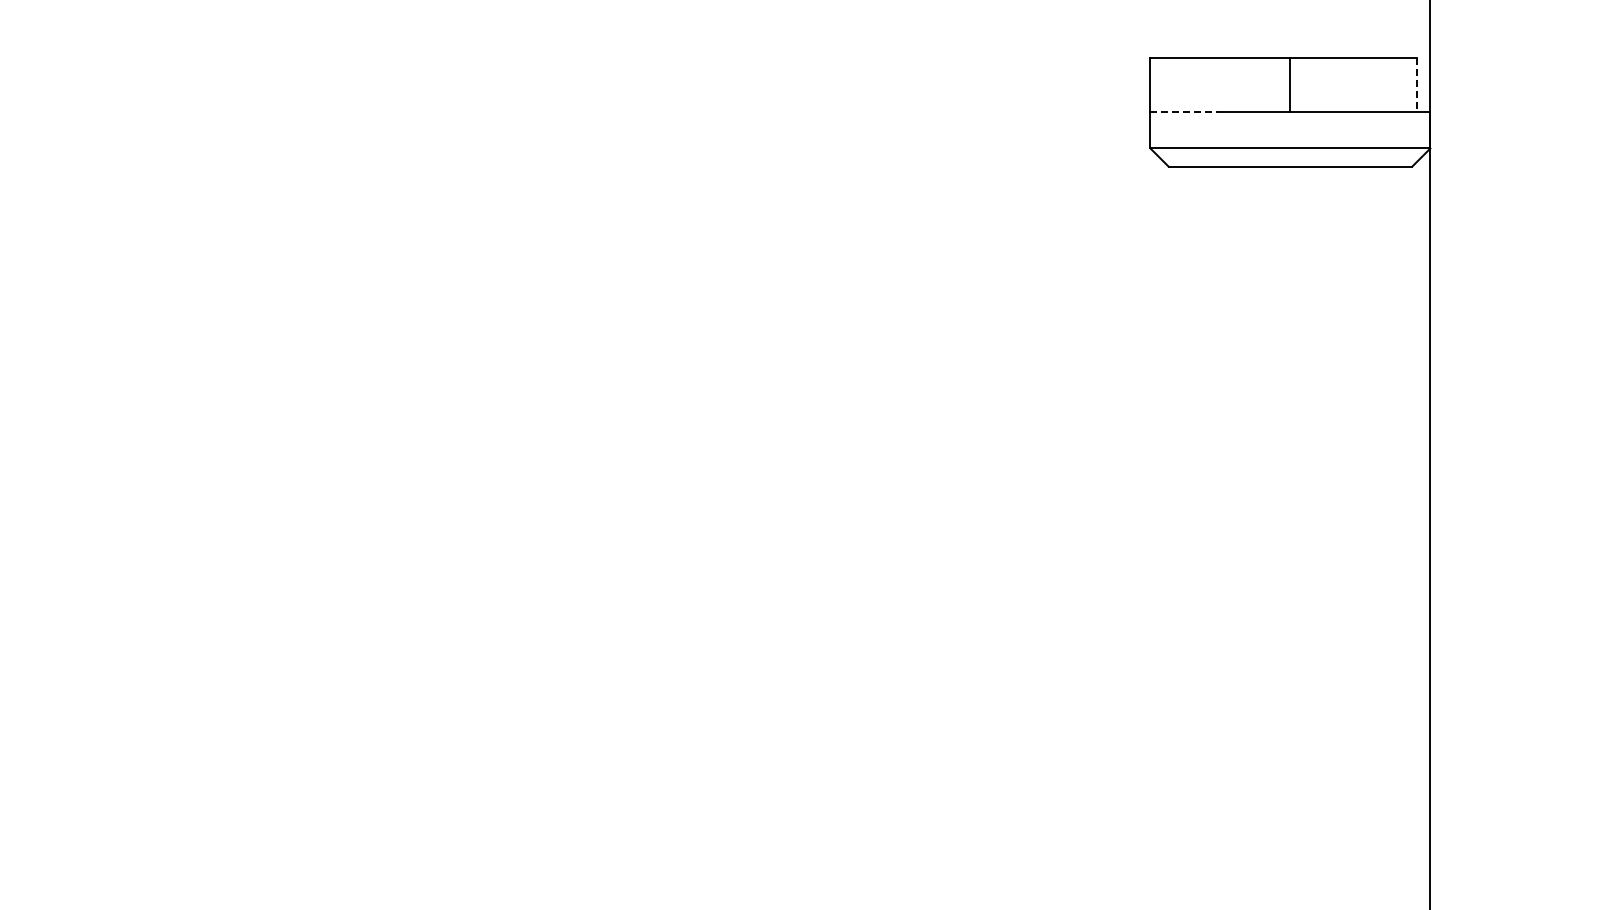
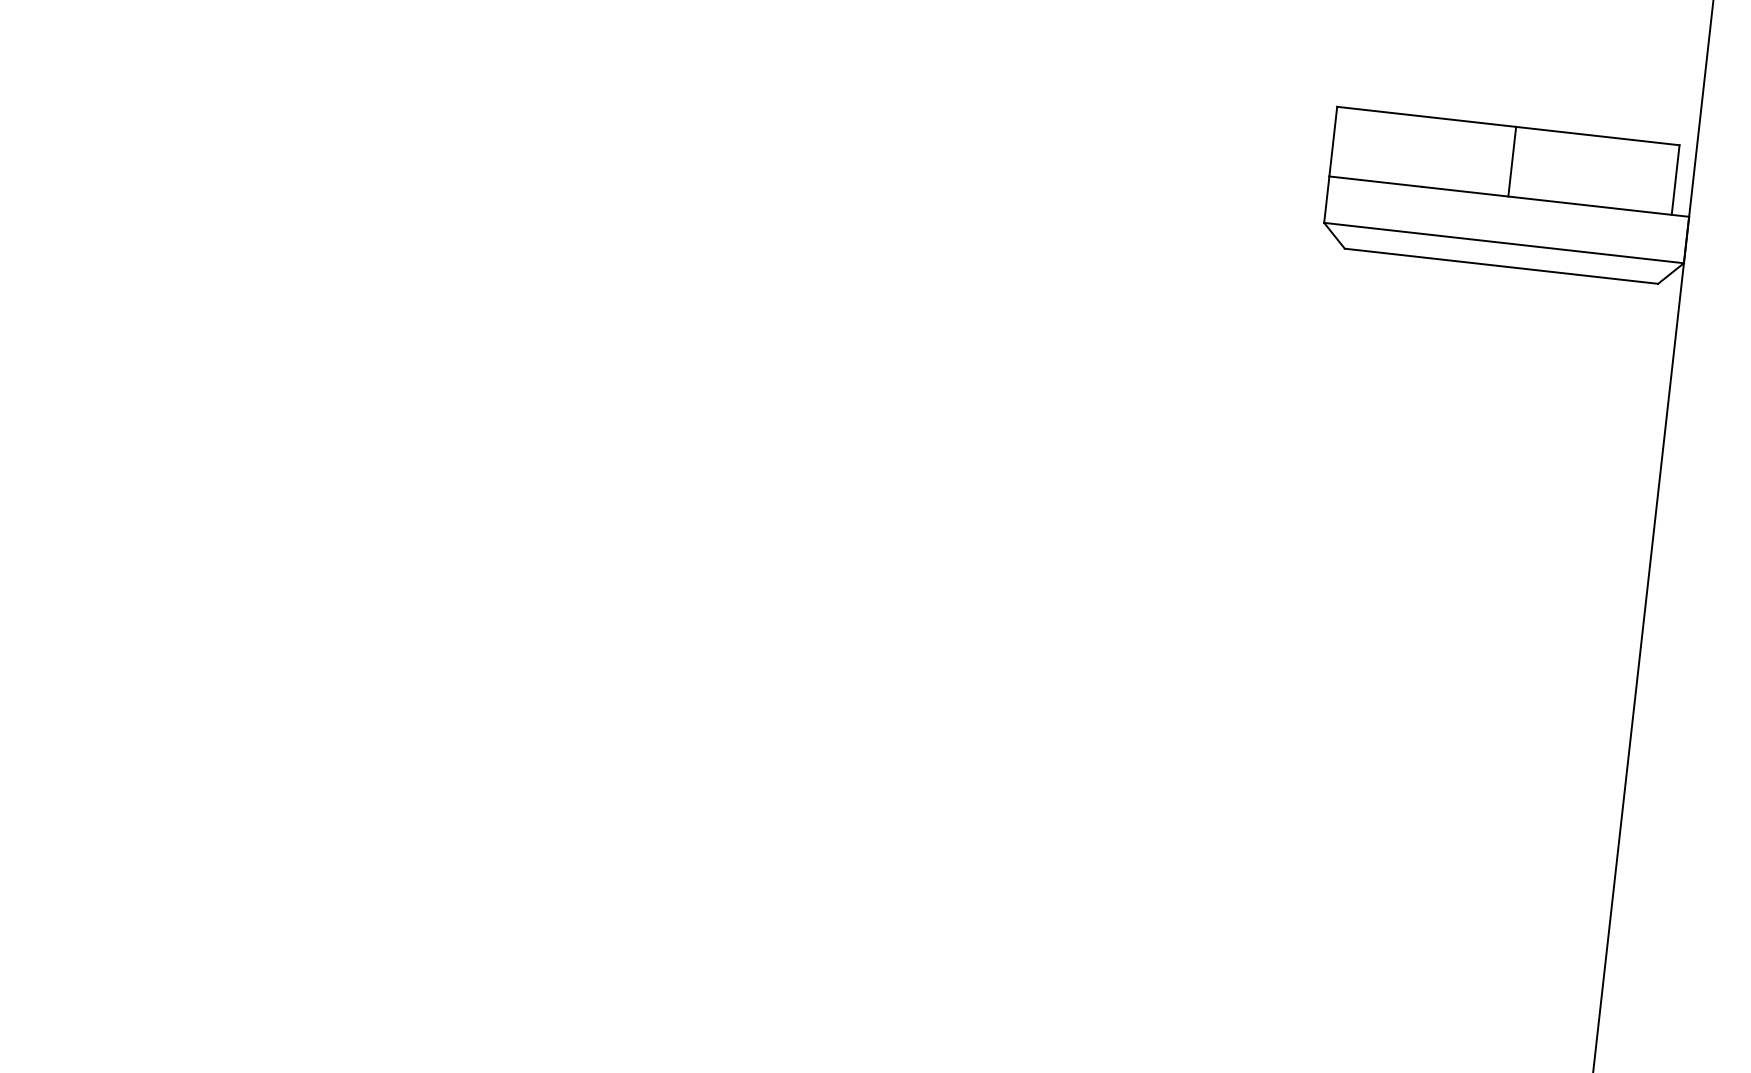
line: (1416, 85) -> (1675, 180), dashed -> solid
line: (1186, 112) -> (1375, 181), dashed -> solid

